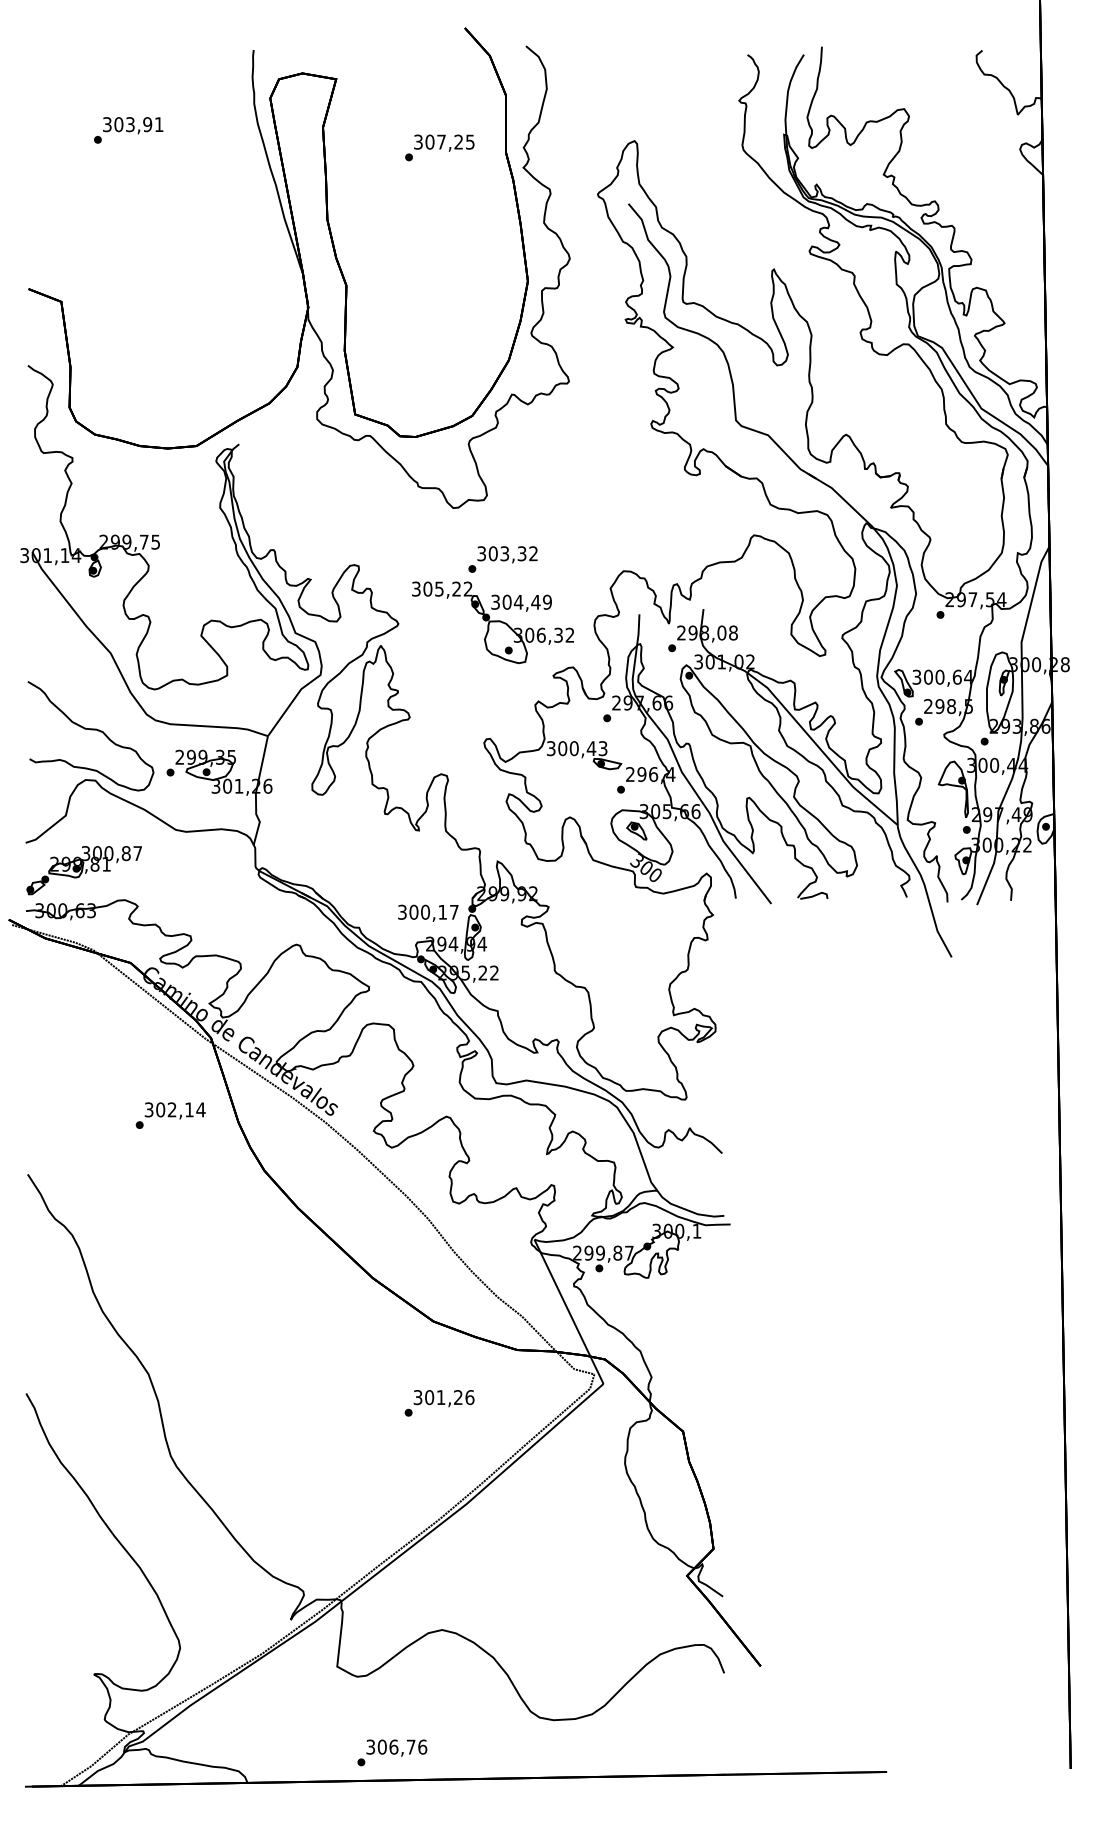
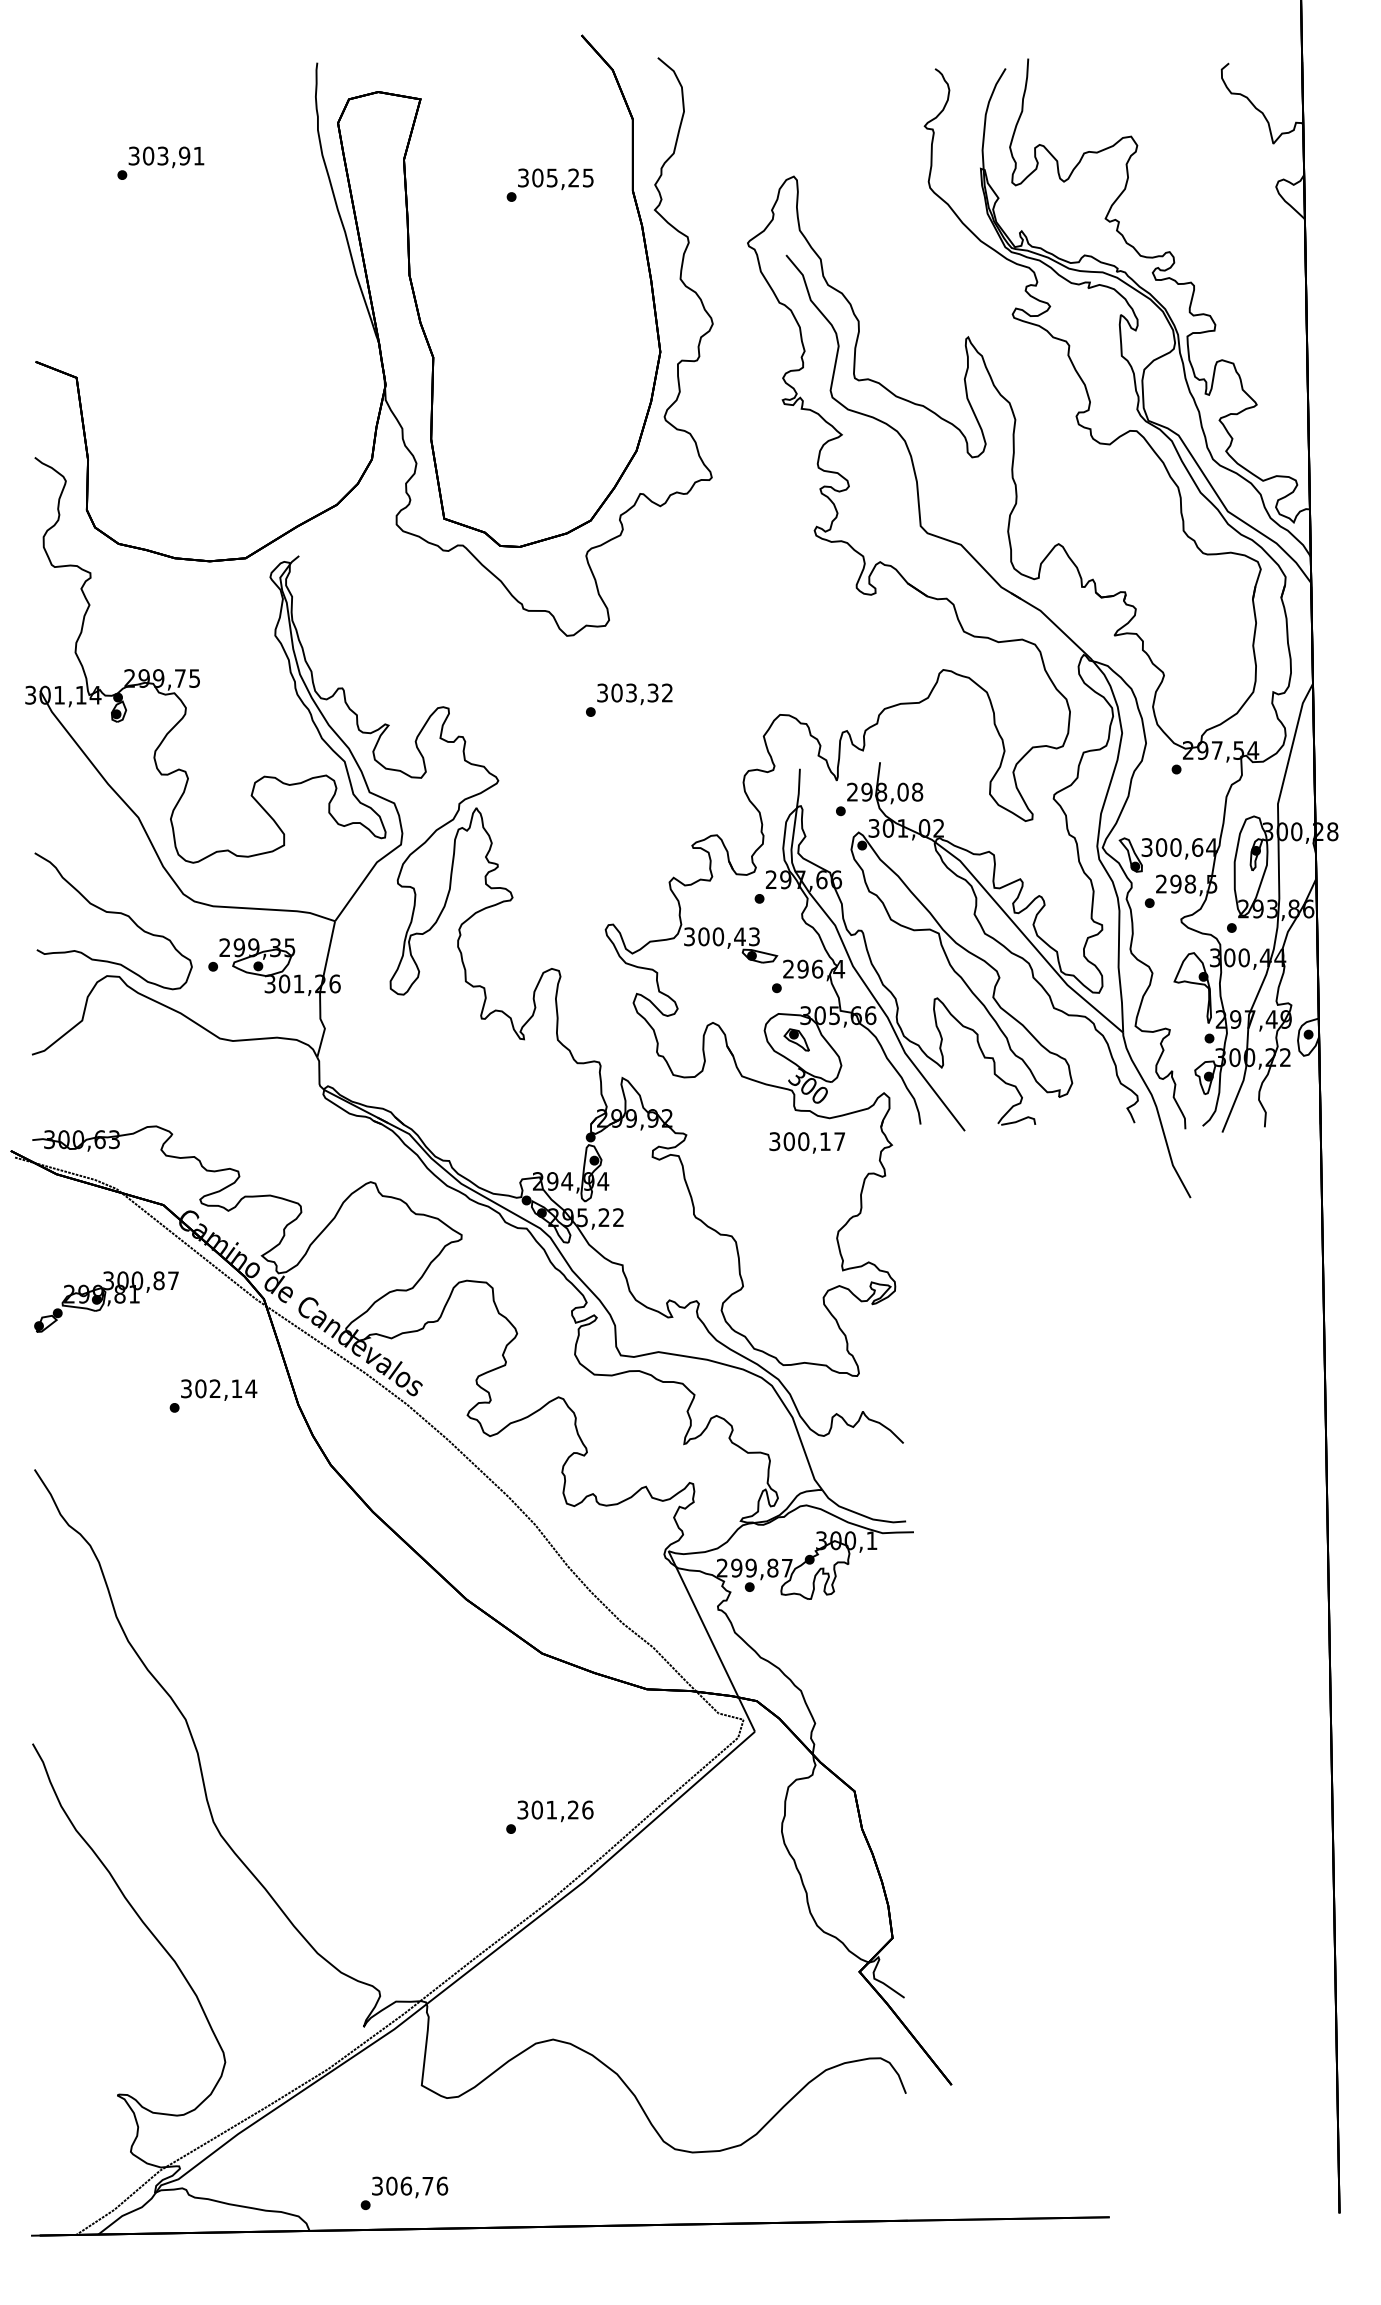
text: (441, 141) -> (552, 177), 307,25 -> 305,25
part: (492, 622) -> (616, 779), removed
part: (83, 870) -> (105, 1302), moved
text: (428, 912) -> (807, 1141), moved
text: (439, 1403) -> (549, 1817), moved
text: (392, 1752) -> (404, 2192), moved

